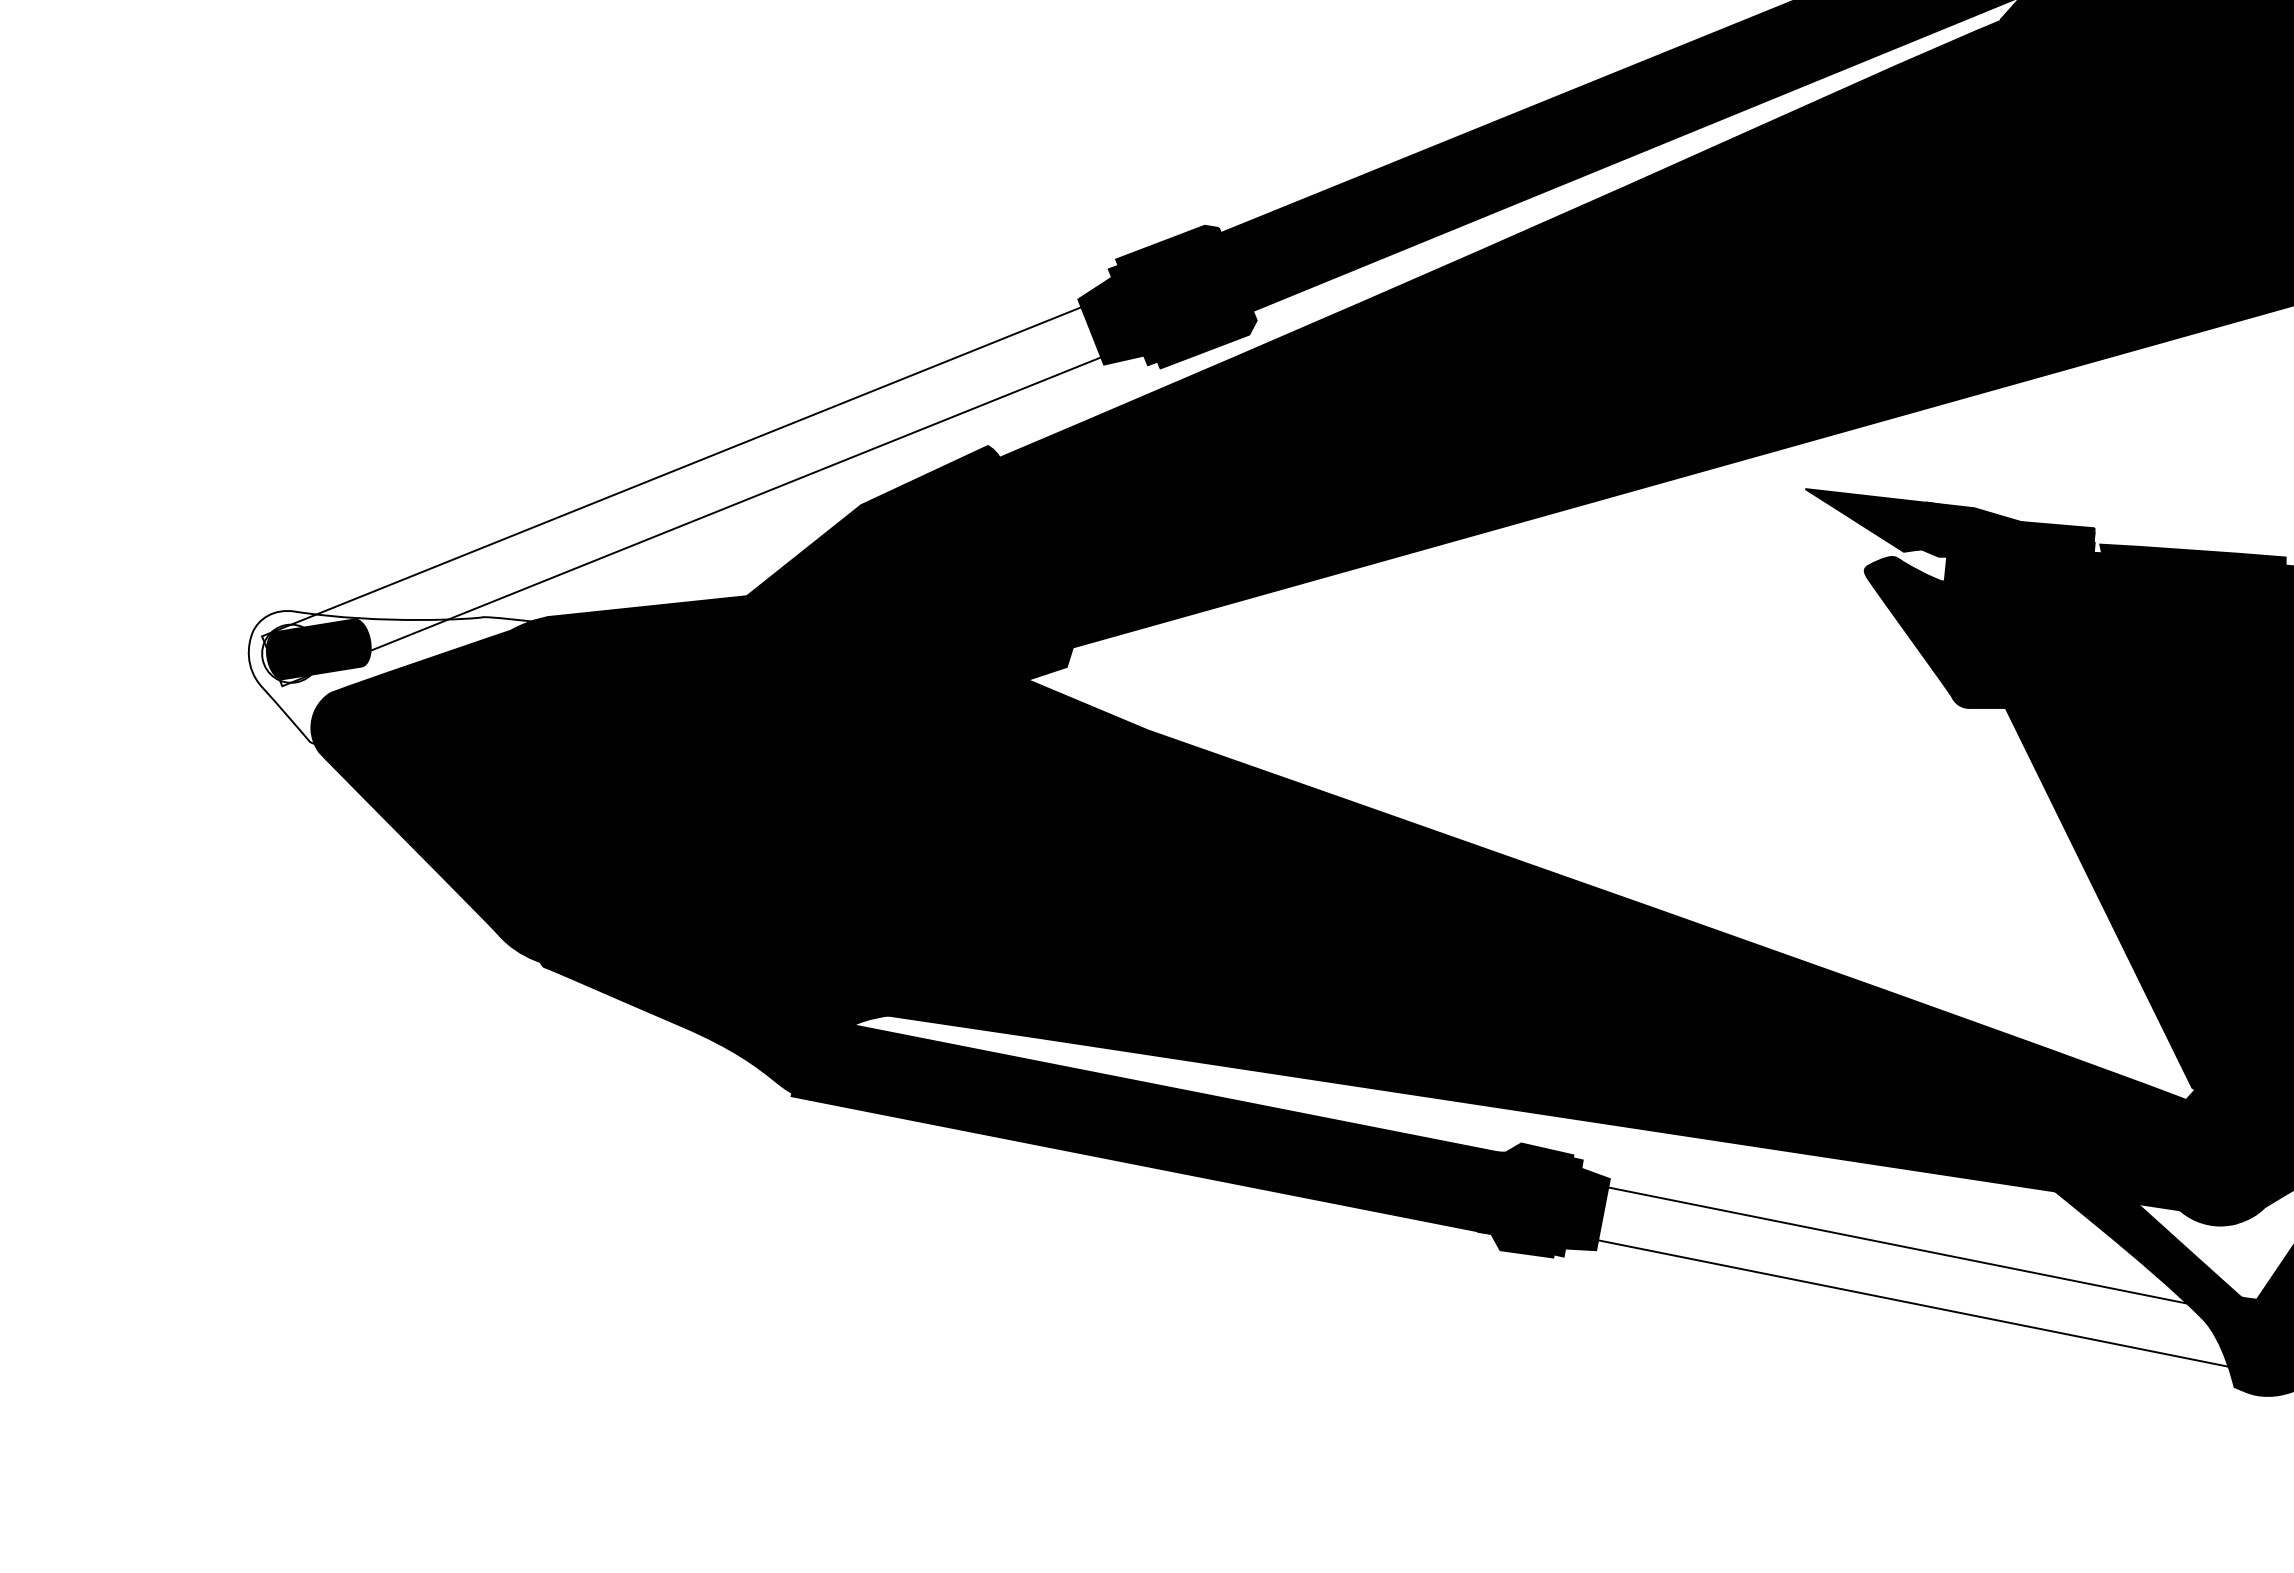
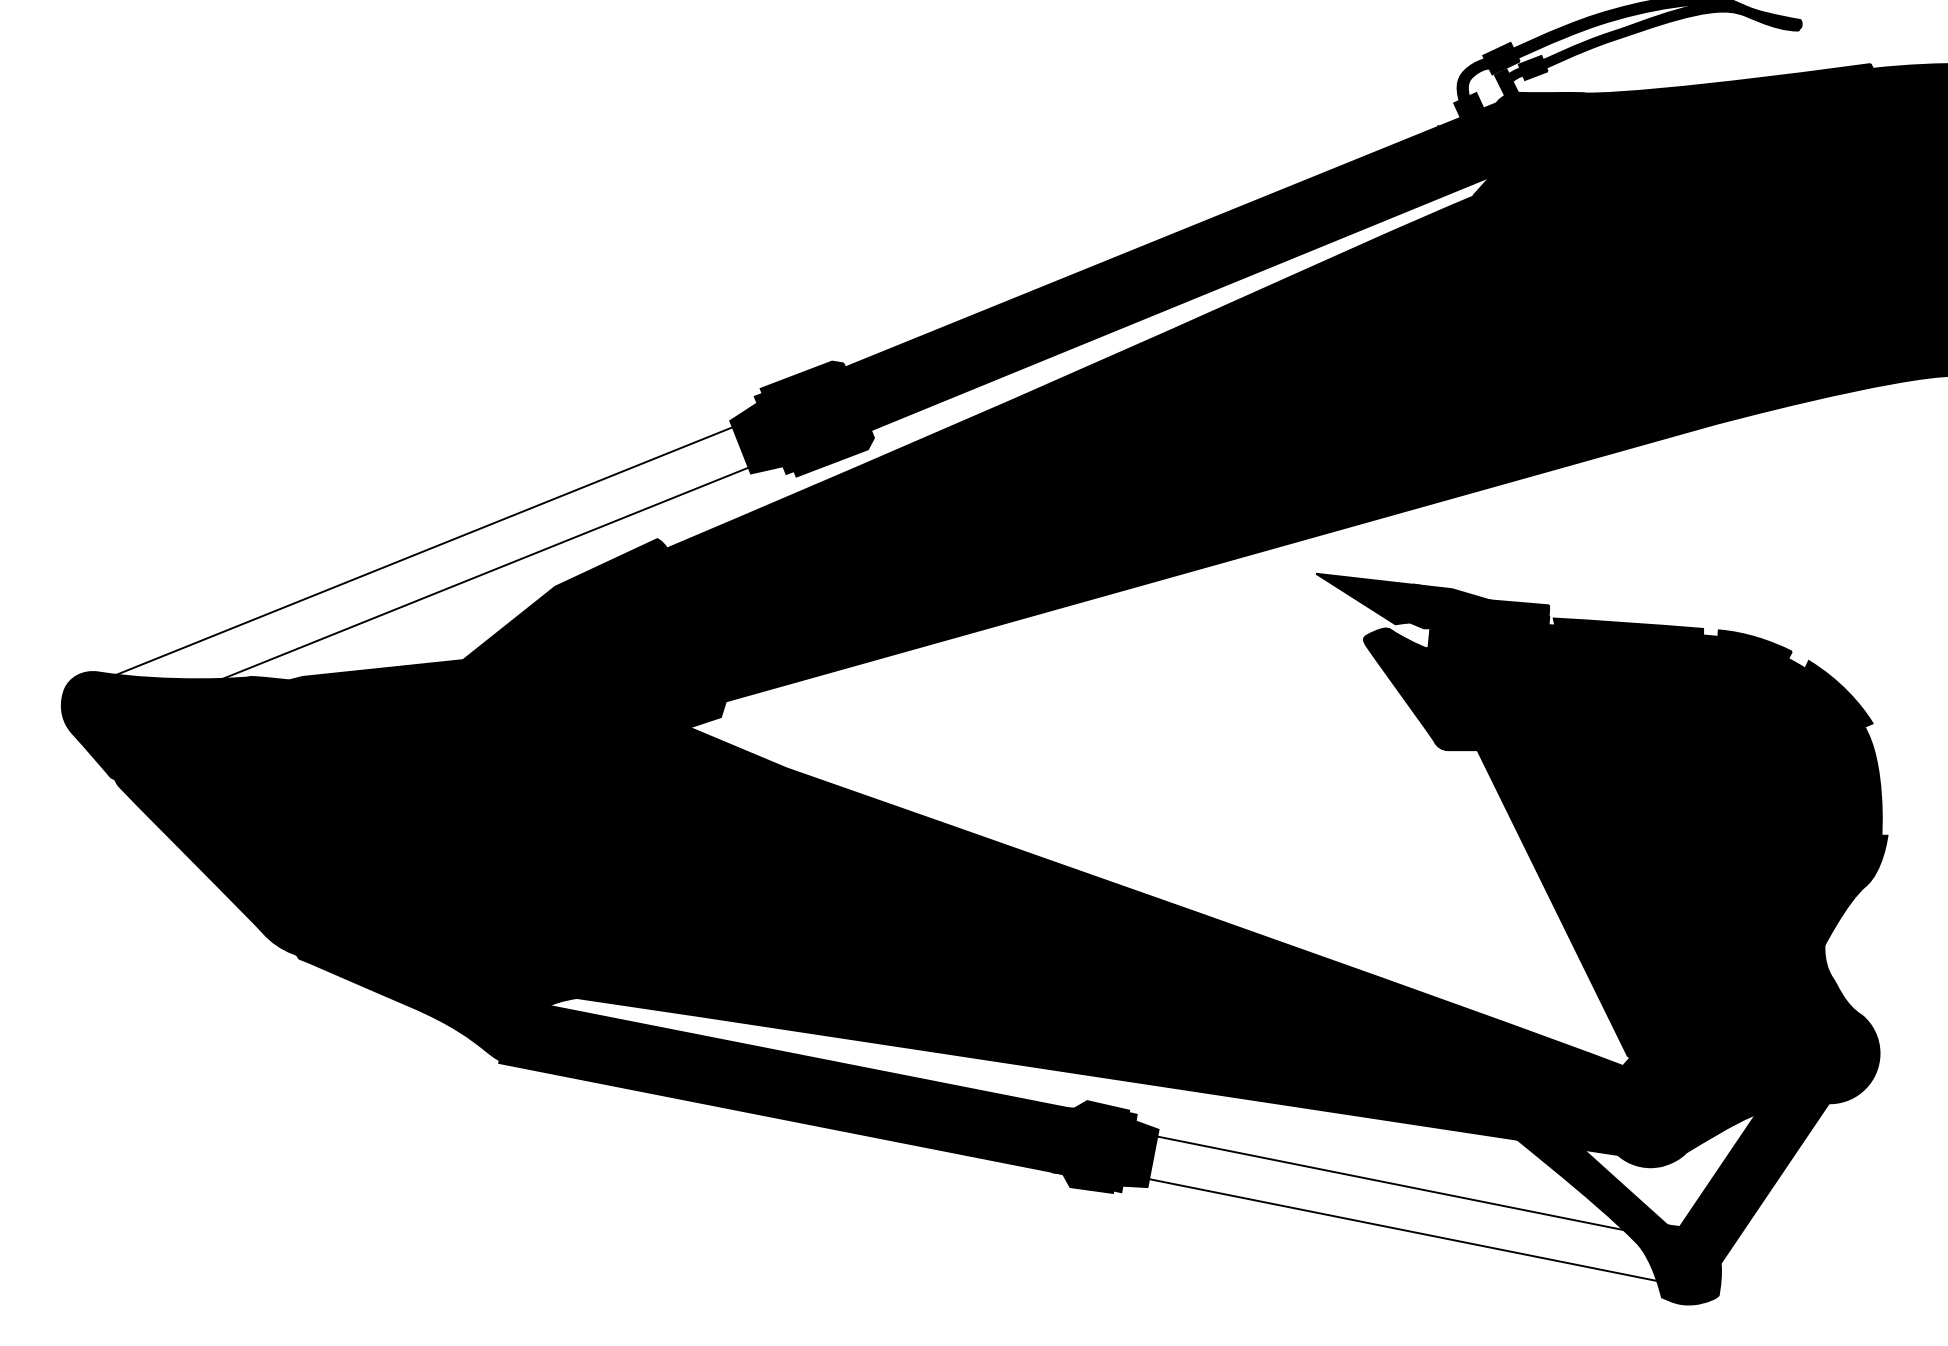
fill: (392, 678) -> (177, 726), added

